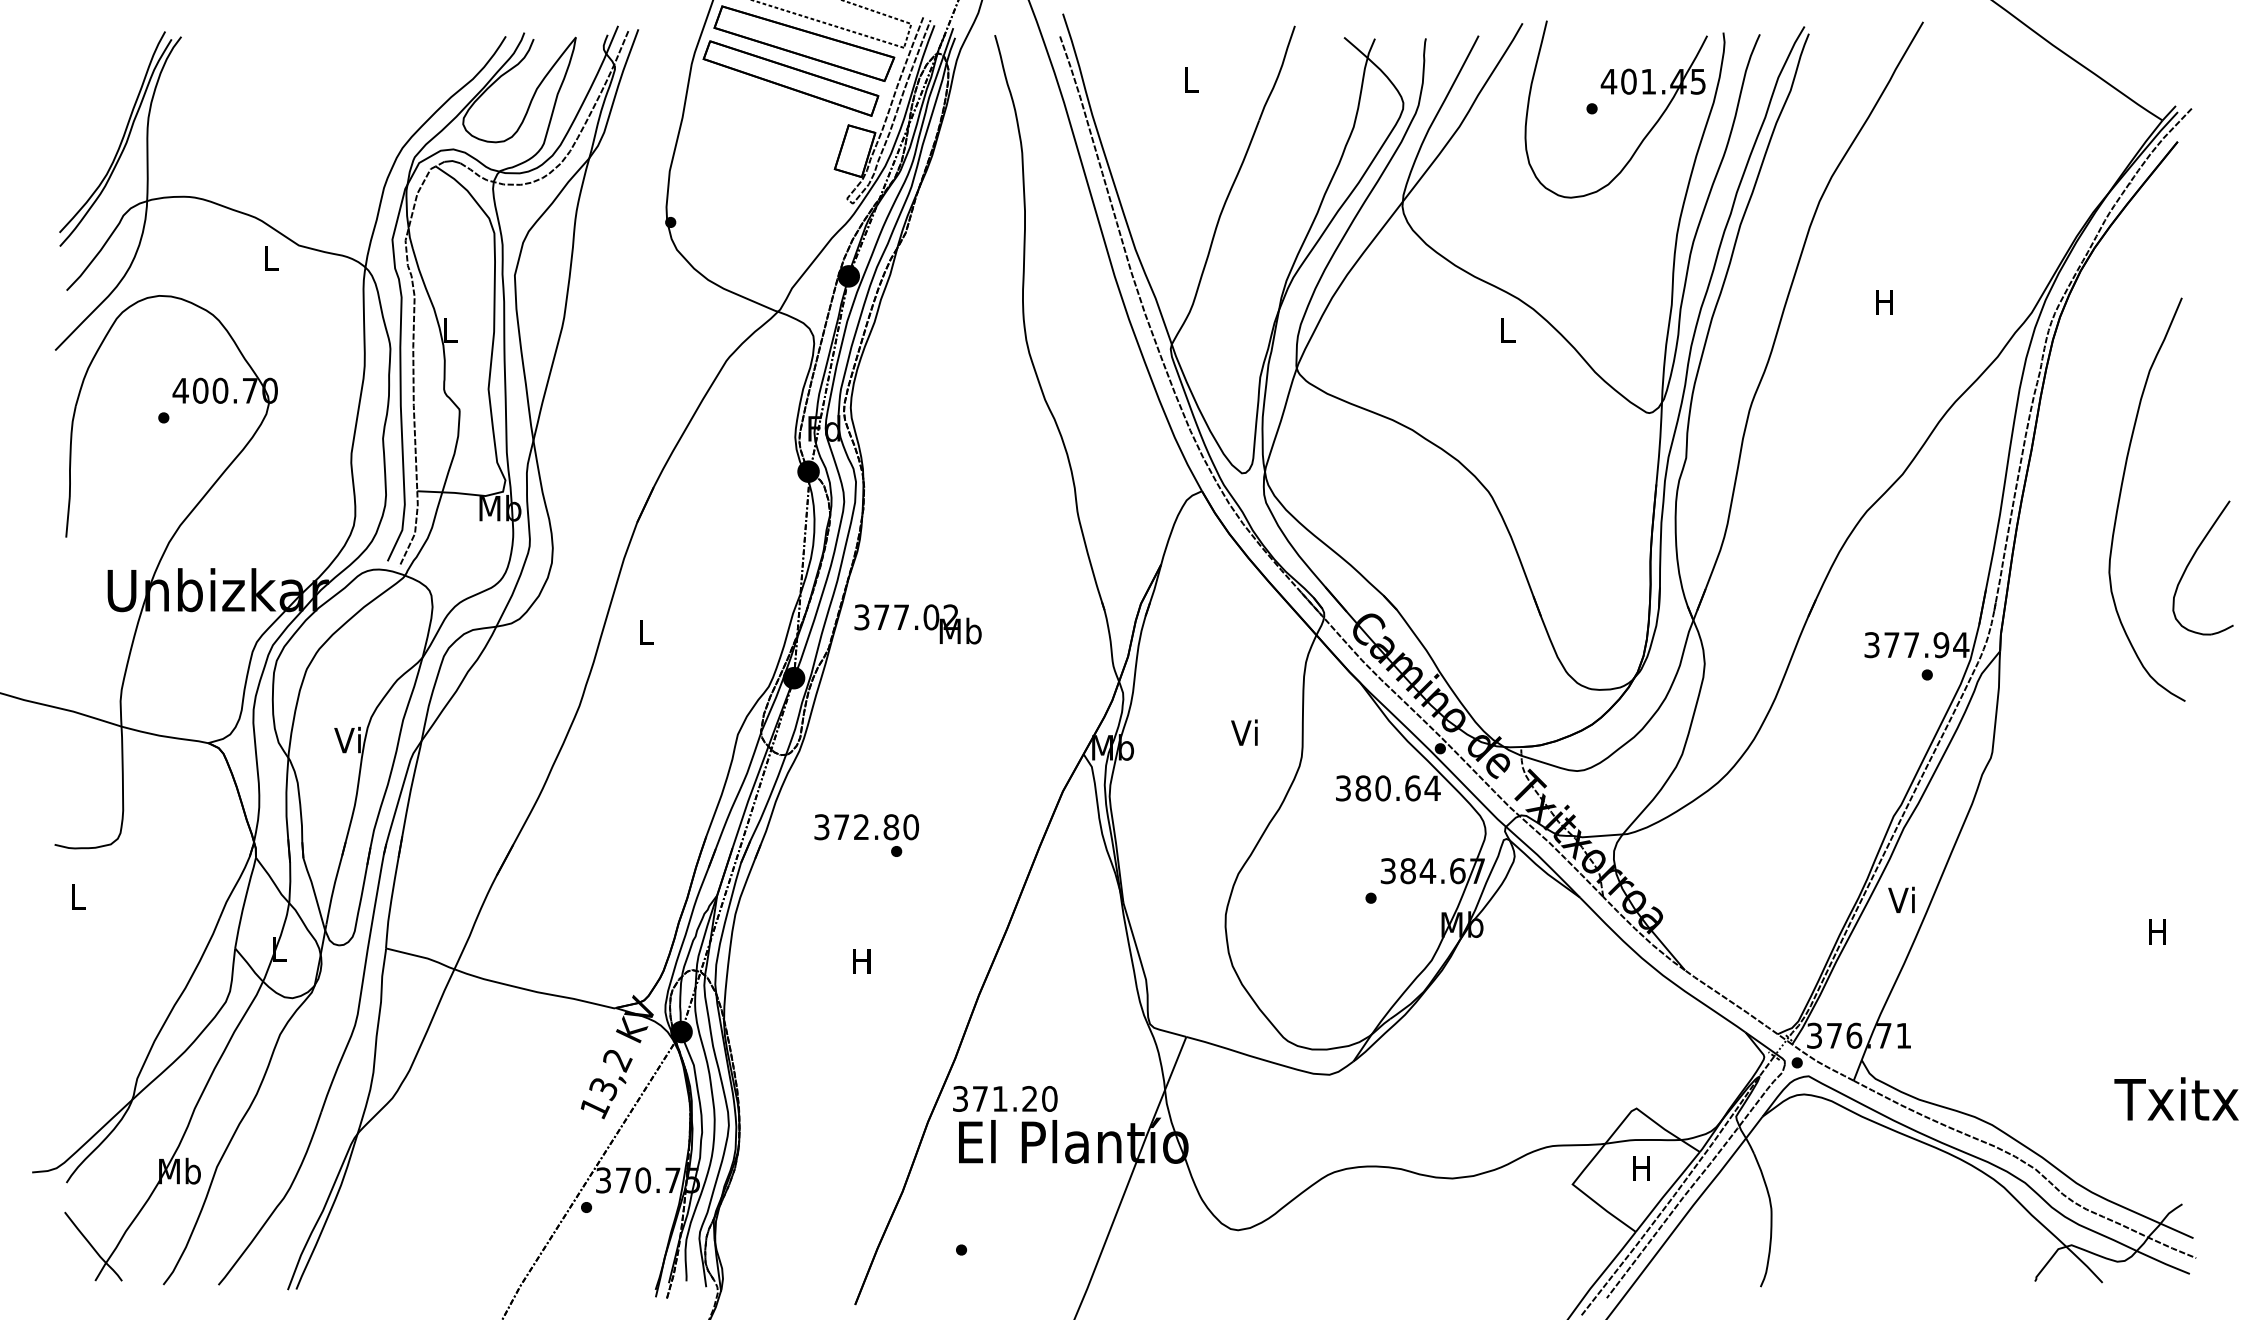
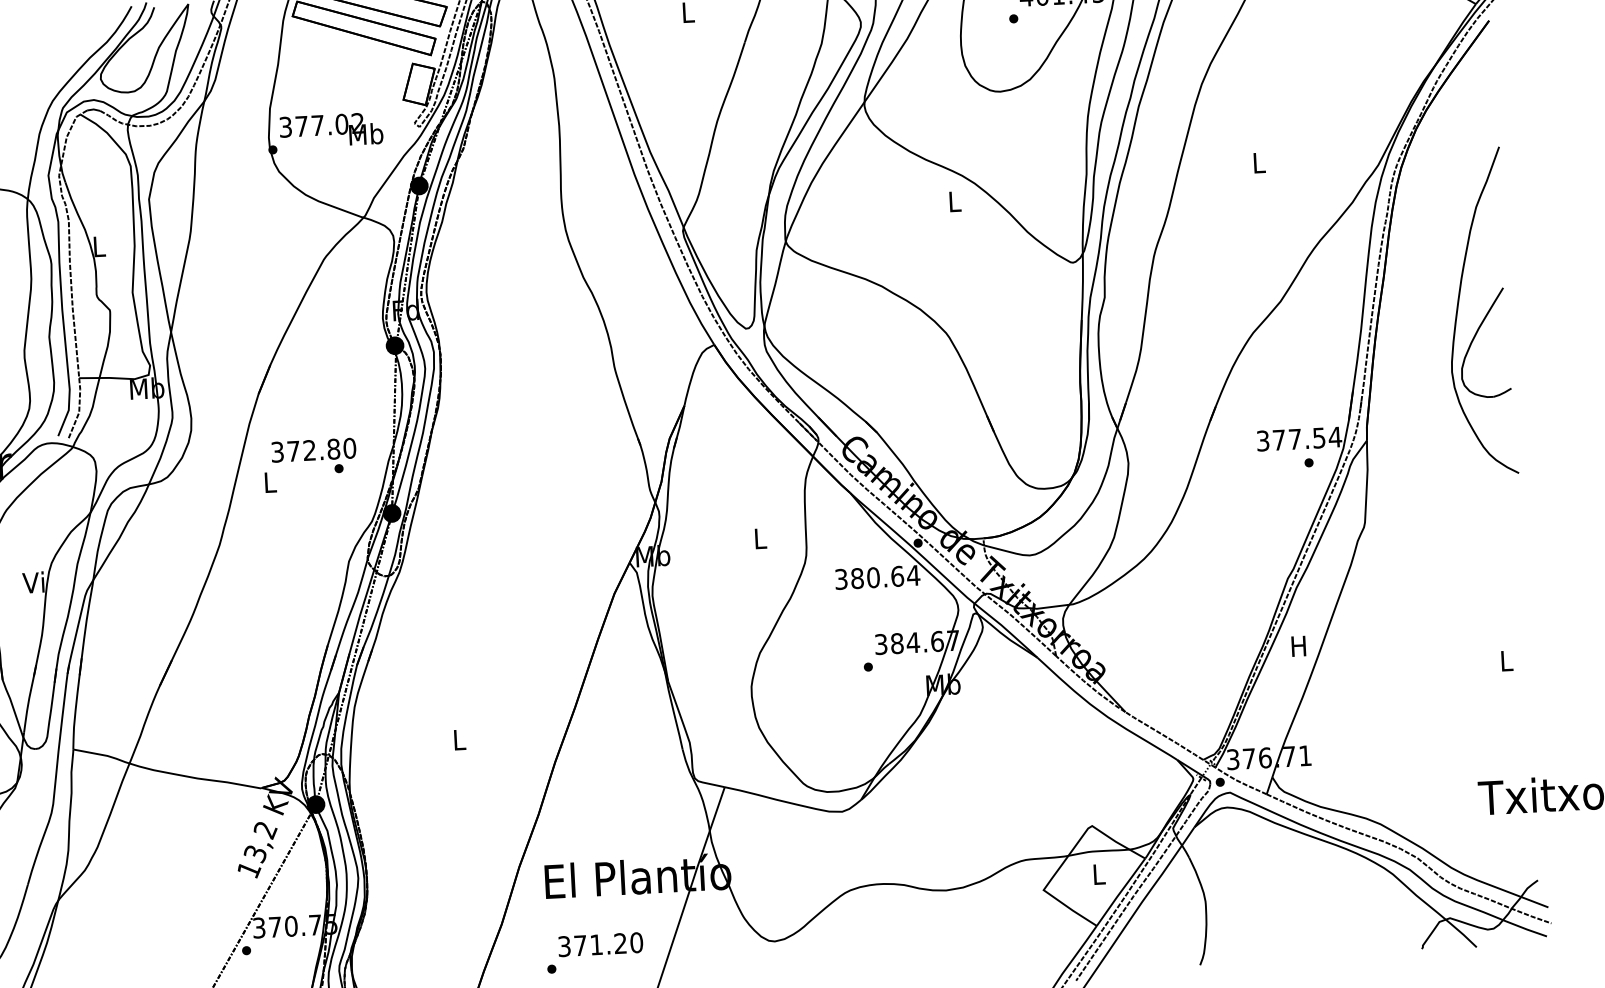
text: (1884, 302) -> (1258, 163), H -> L
part: (2191, 561) -> (1474, 338), moved
text: (917, 624) -> (330, 130), moved
text: (1941, 644) -> (1319, 437), 377.94 -> 377.54
text: (1244, 732) -> (758, 538), Vi -> L
text: (866, 835) -> (314, 456), moved
text: (1901, 899) -> (1297, 645), Vi -> H
text: (2157, 931) -> (1506, 660), H -> L
text: (861, 961) -> (458, 739), H -> L
text: (1005, 1098) -> (600, 944), moved
text: (1641, 1168) -> (1098, 874), H -> L

